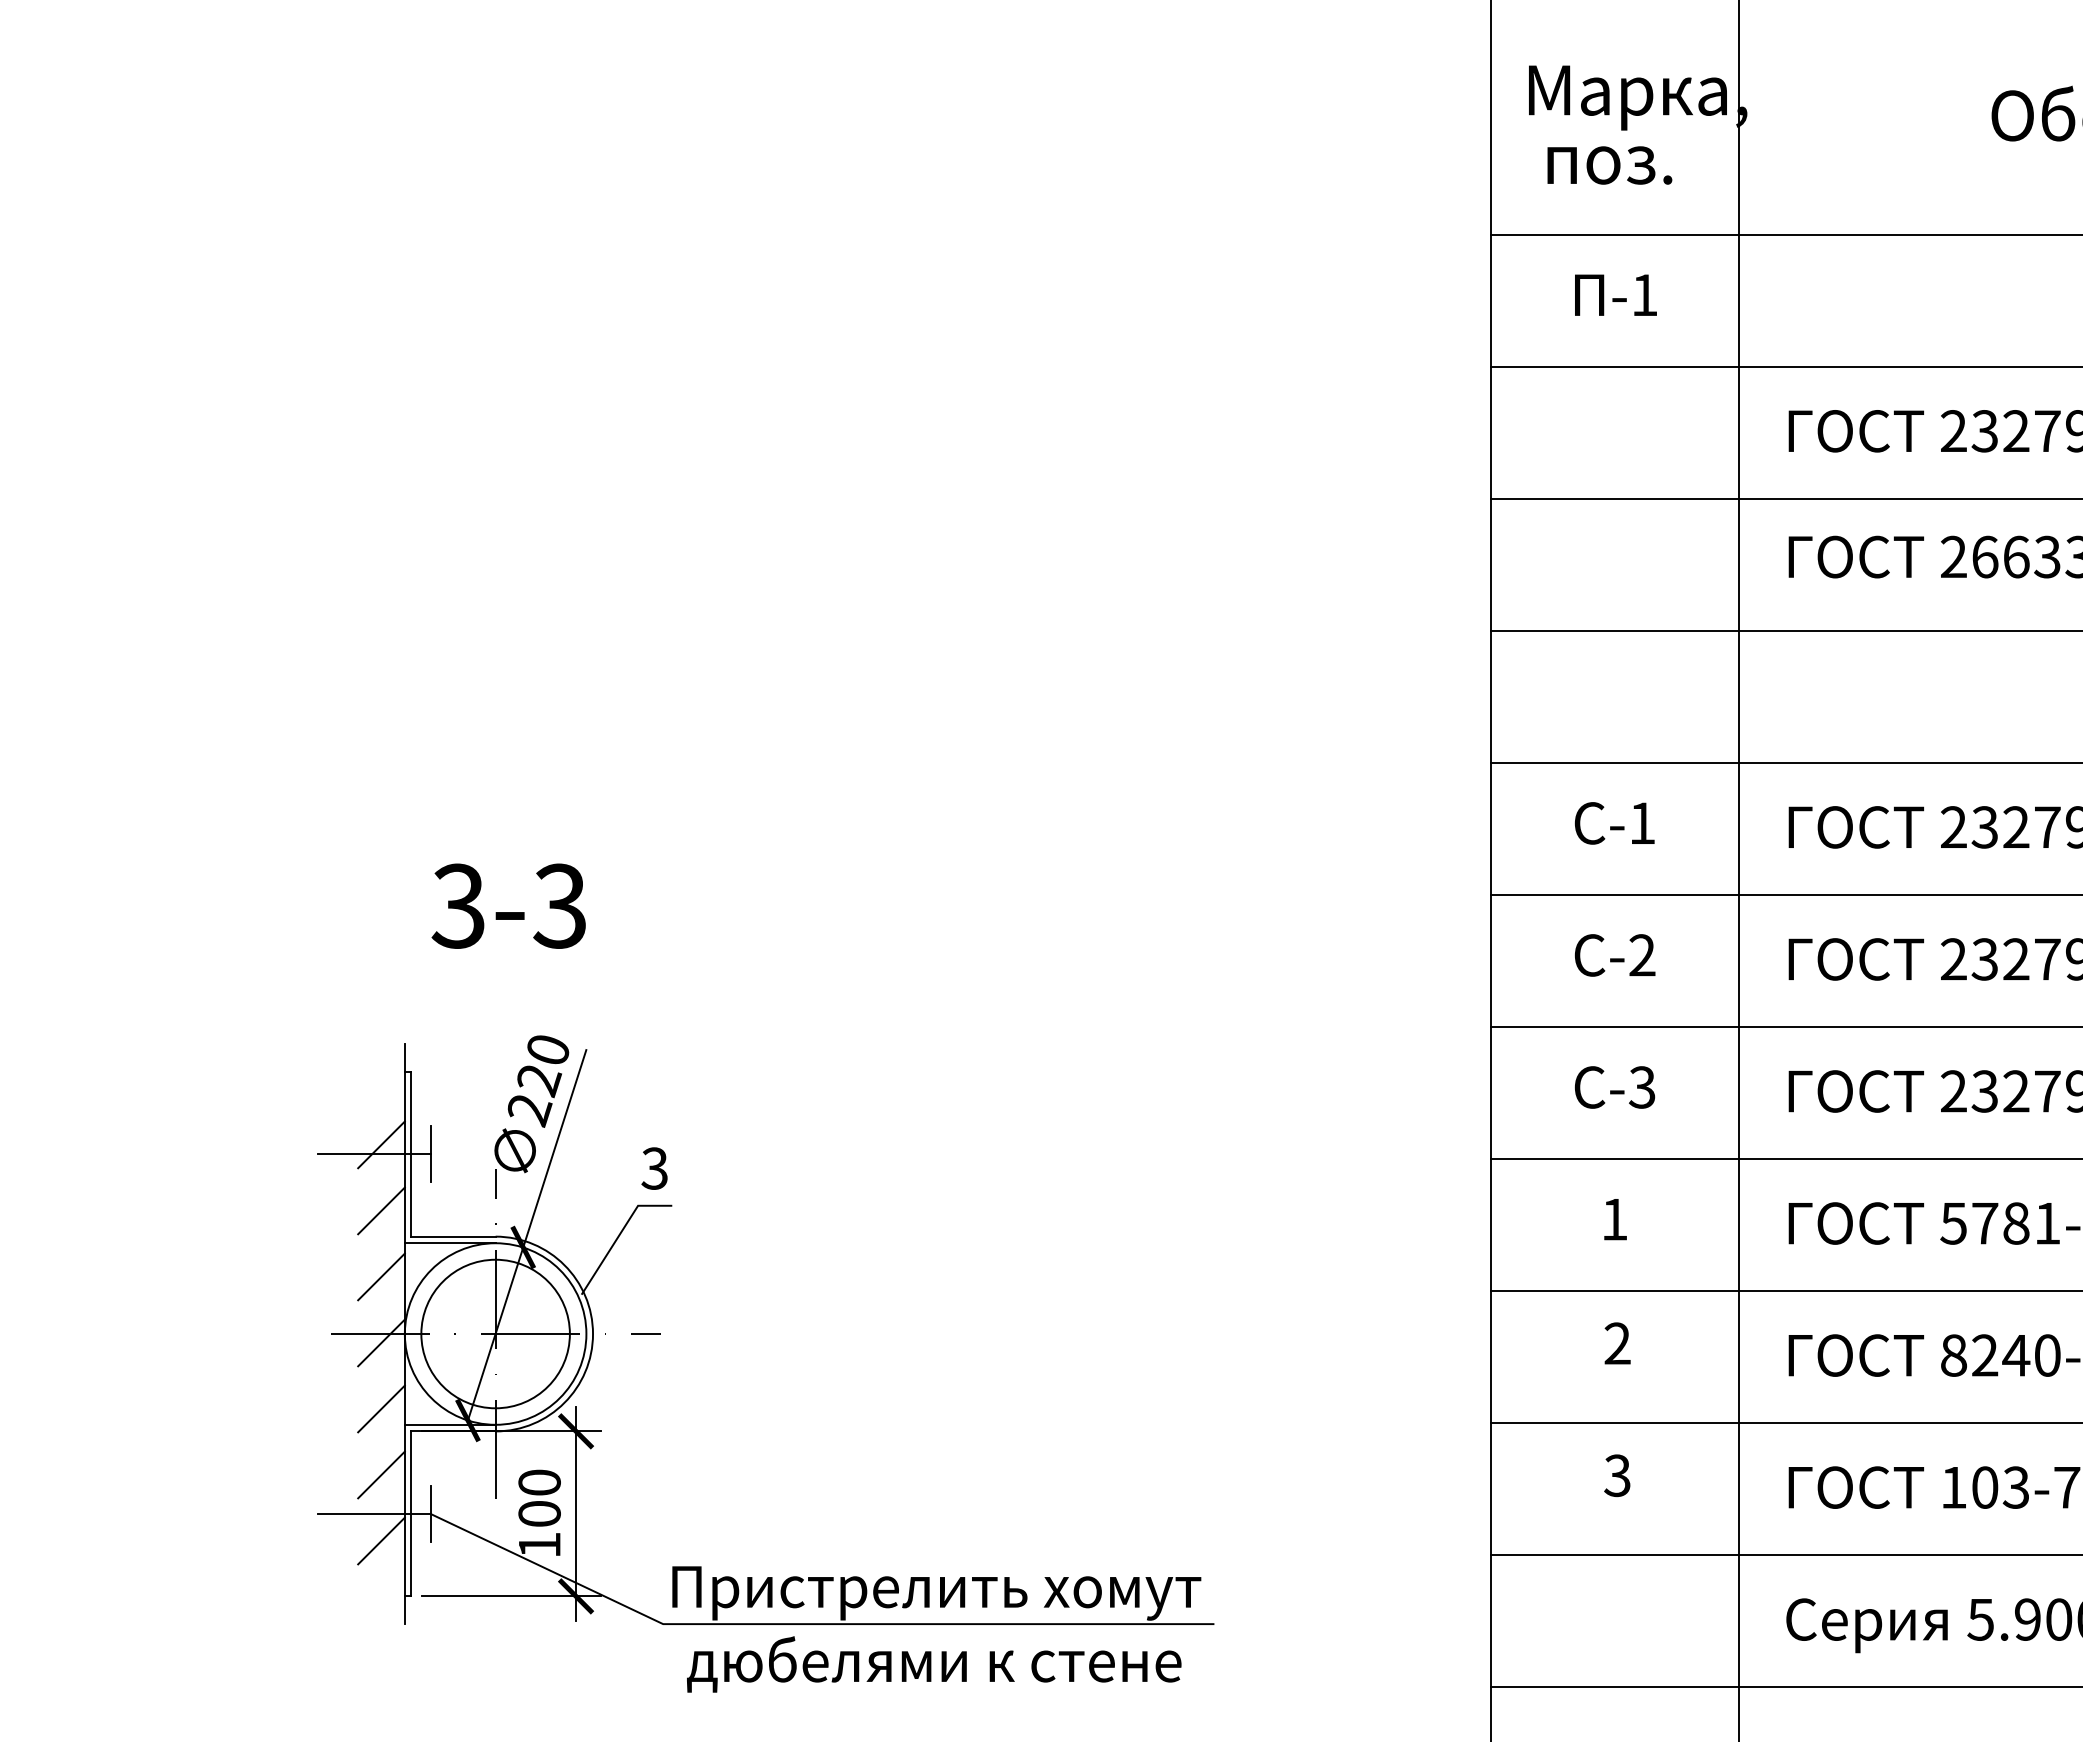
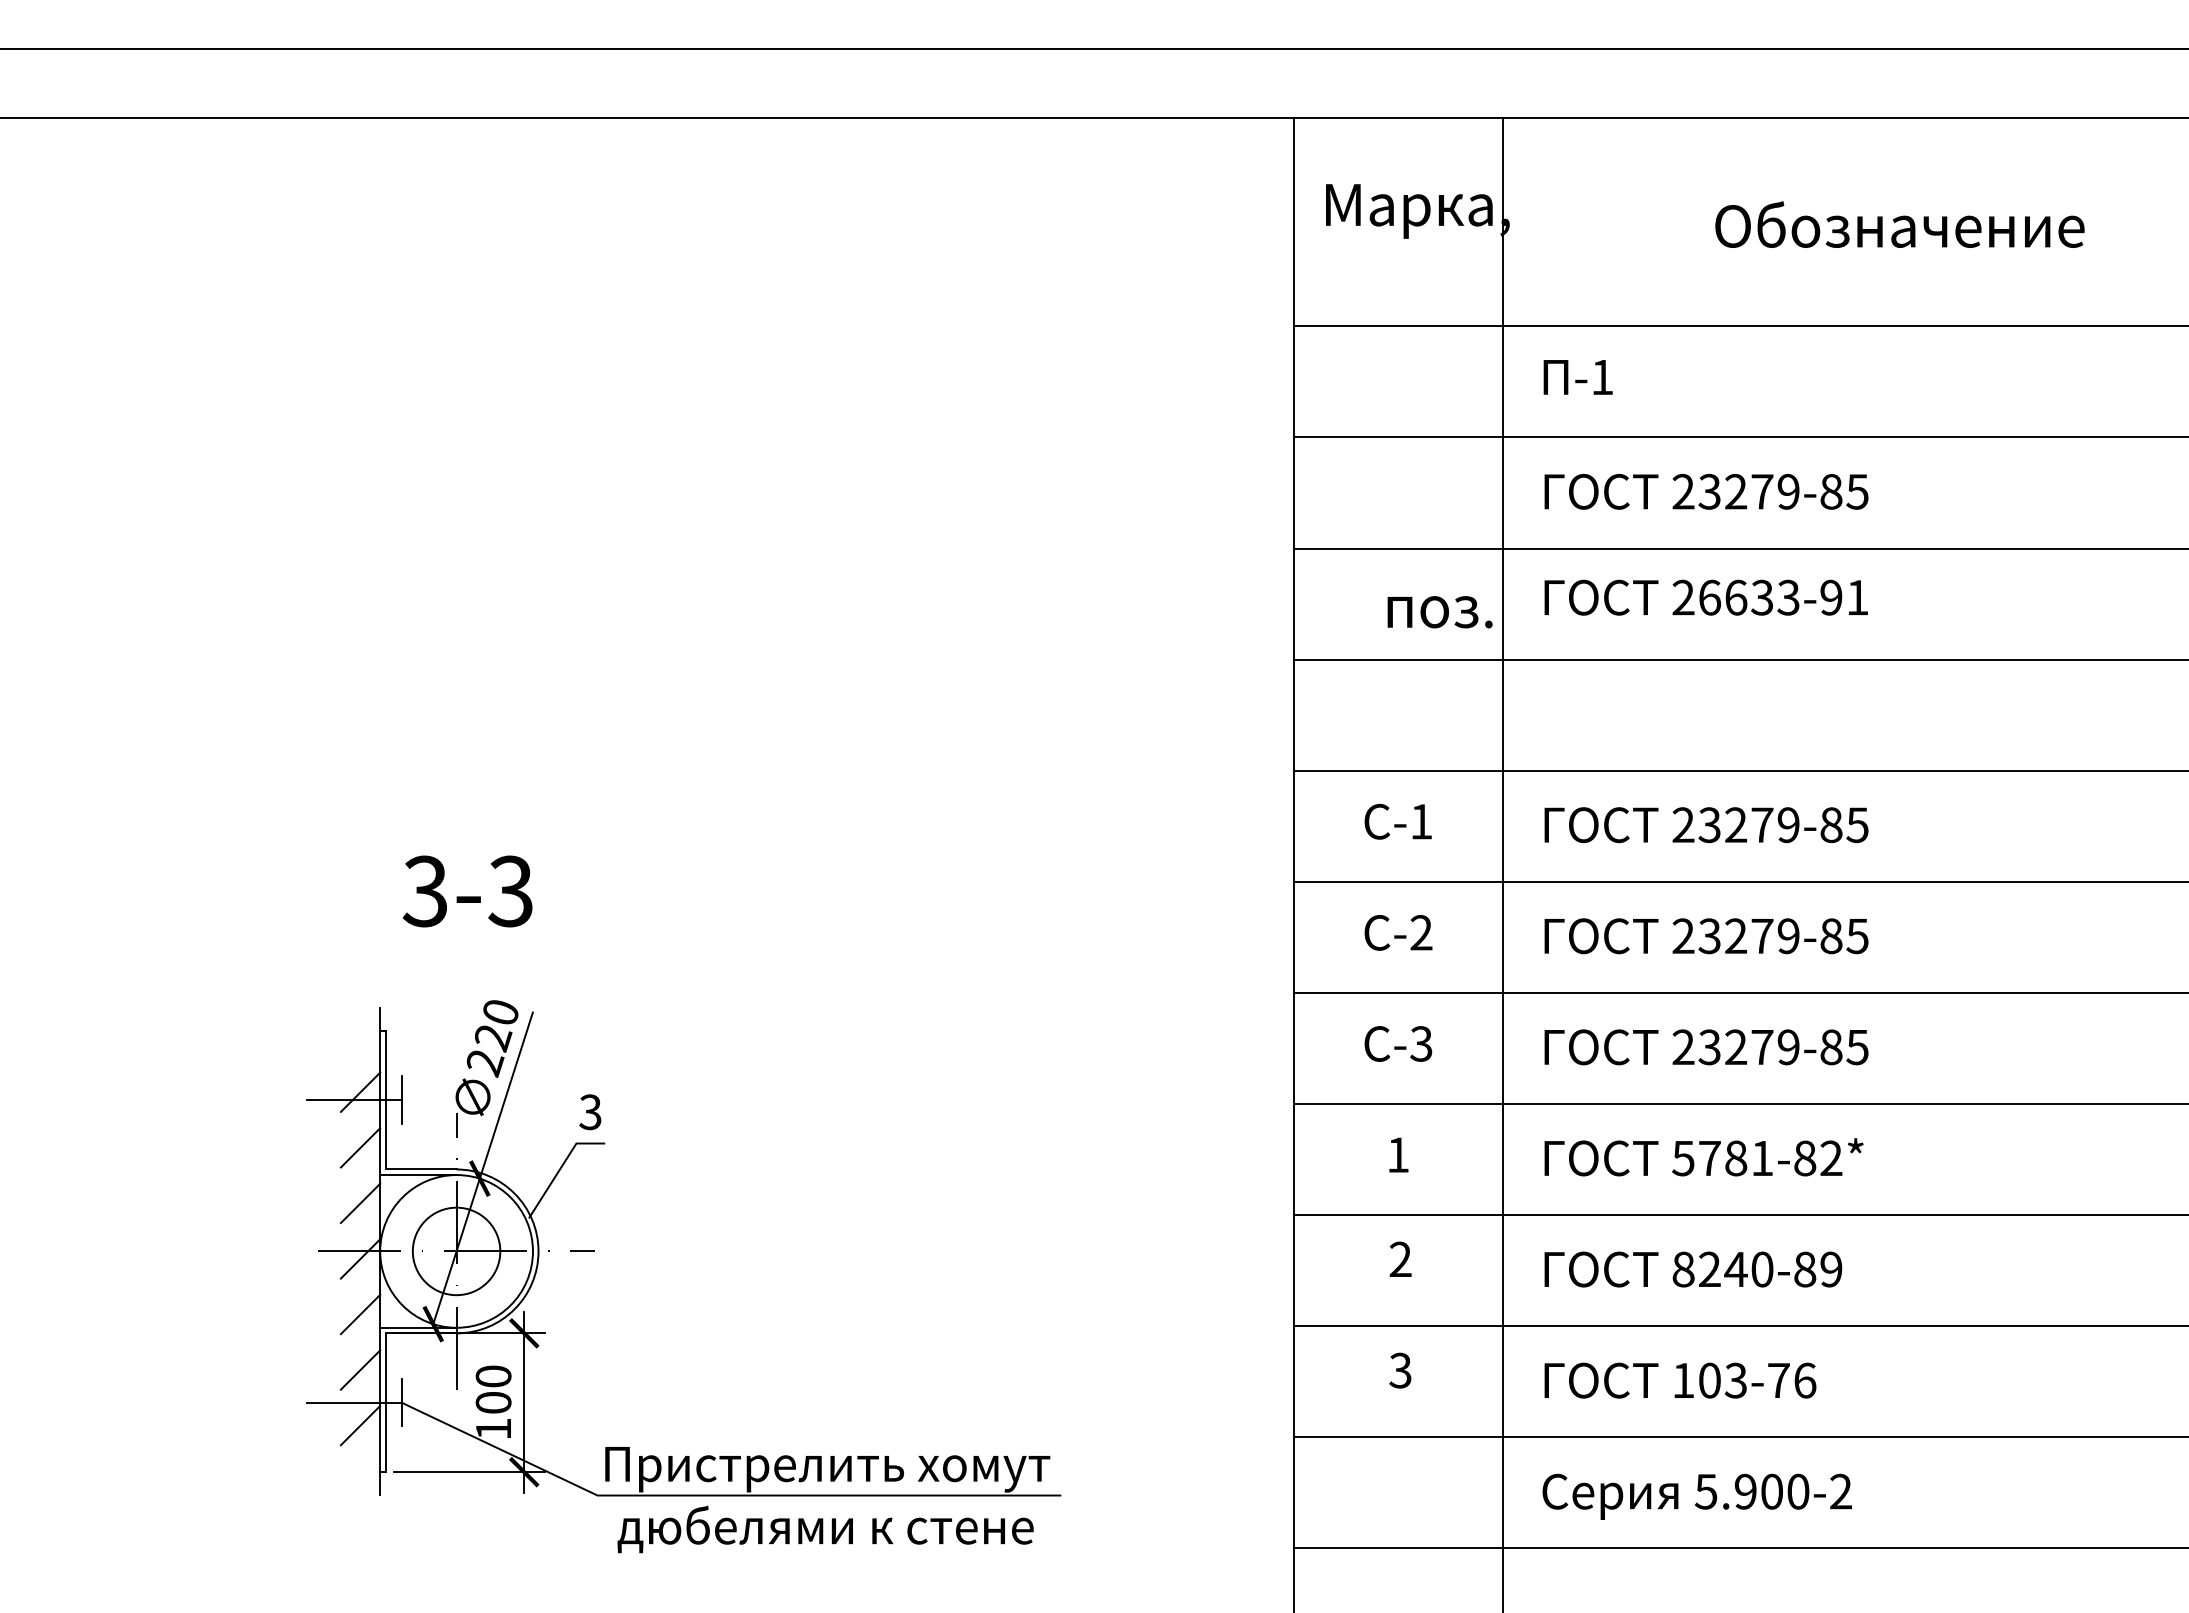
text: (1609, 165) -> (1439, 612), moved
text: (1615, 295) -> (1577, 377), moved
circle: (495, 1332) -> (456, 1250), size x0.7

